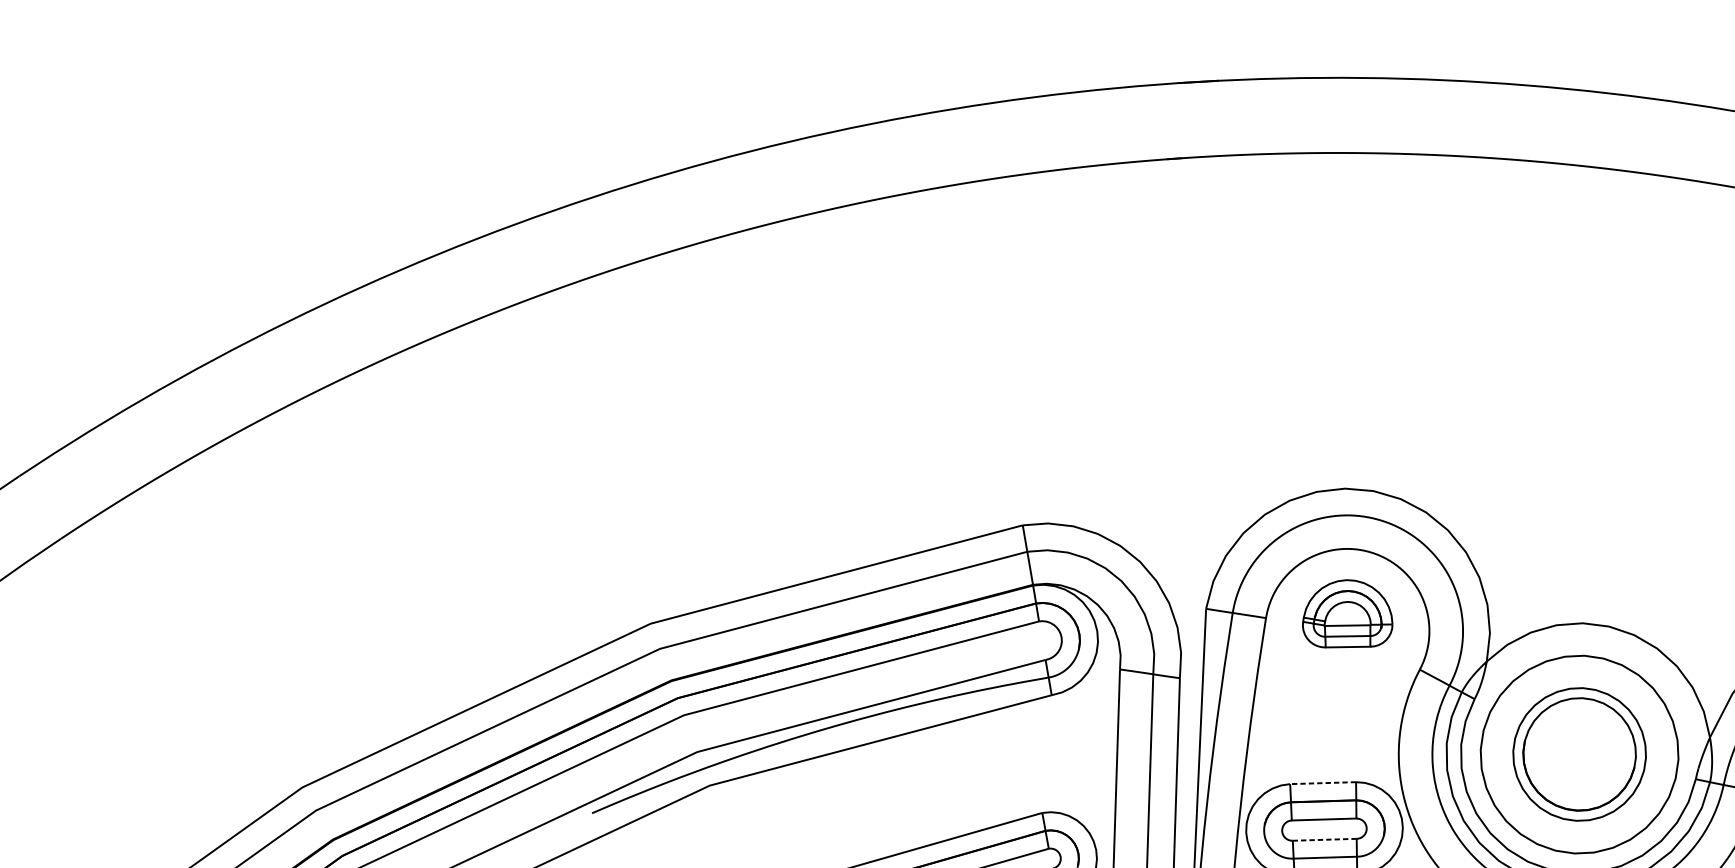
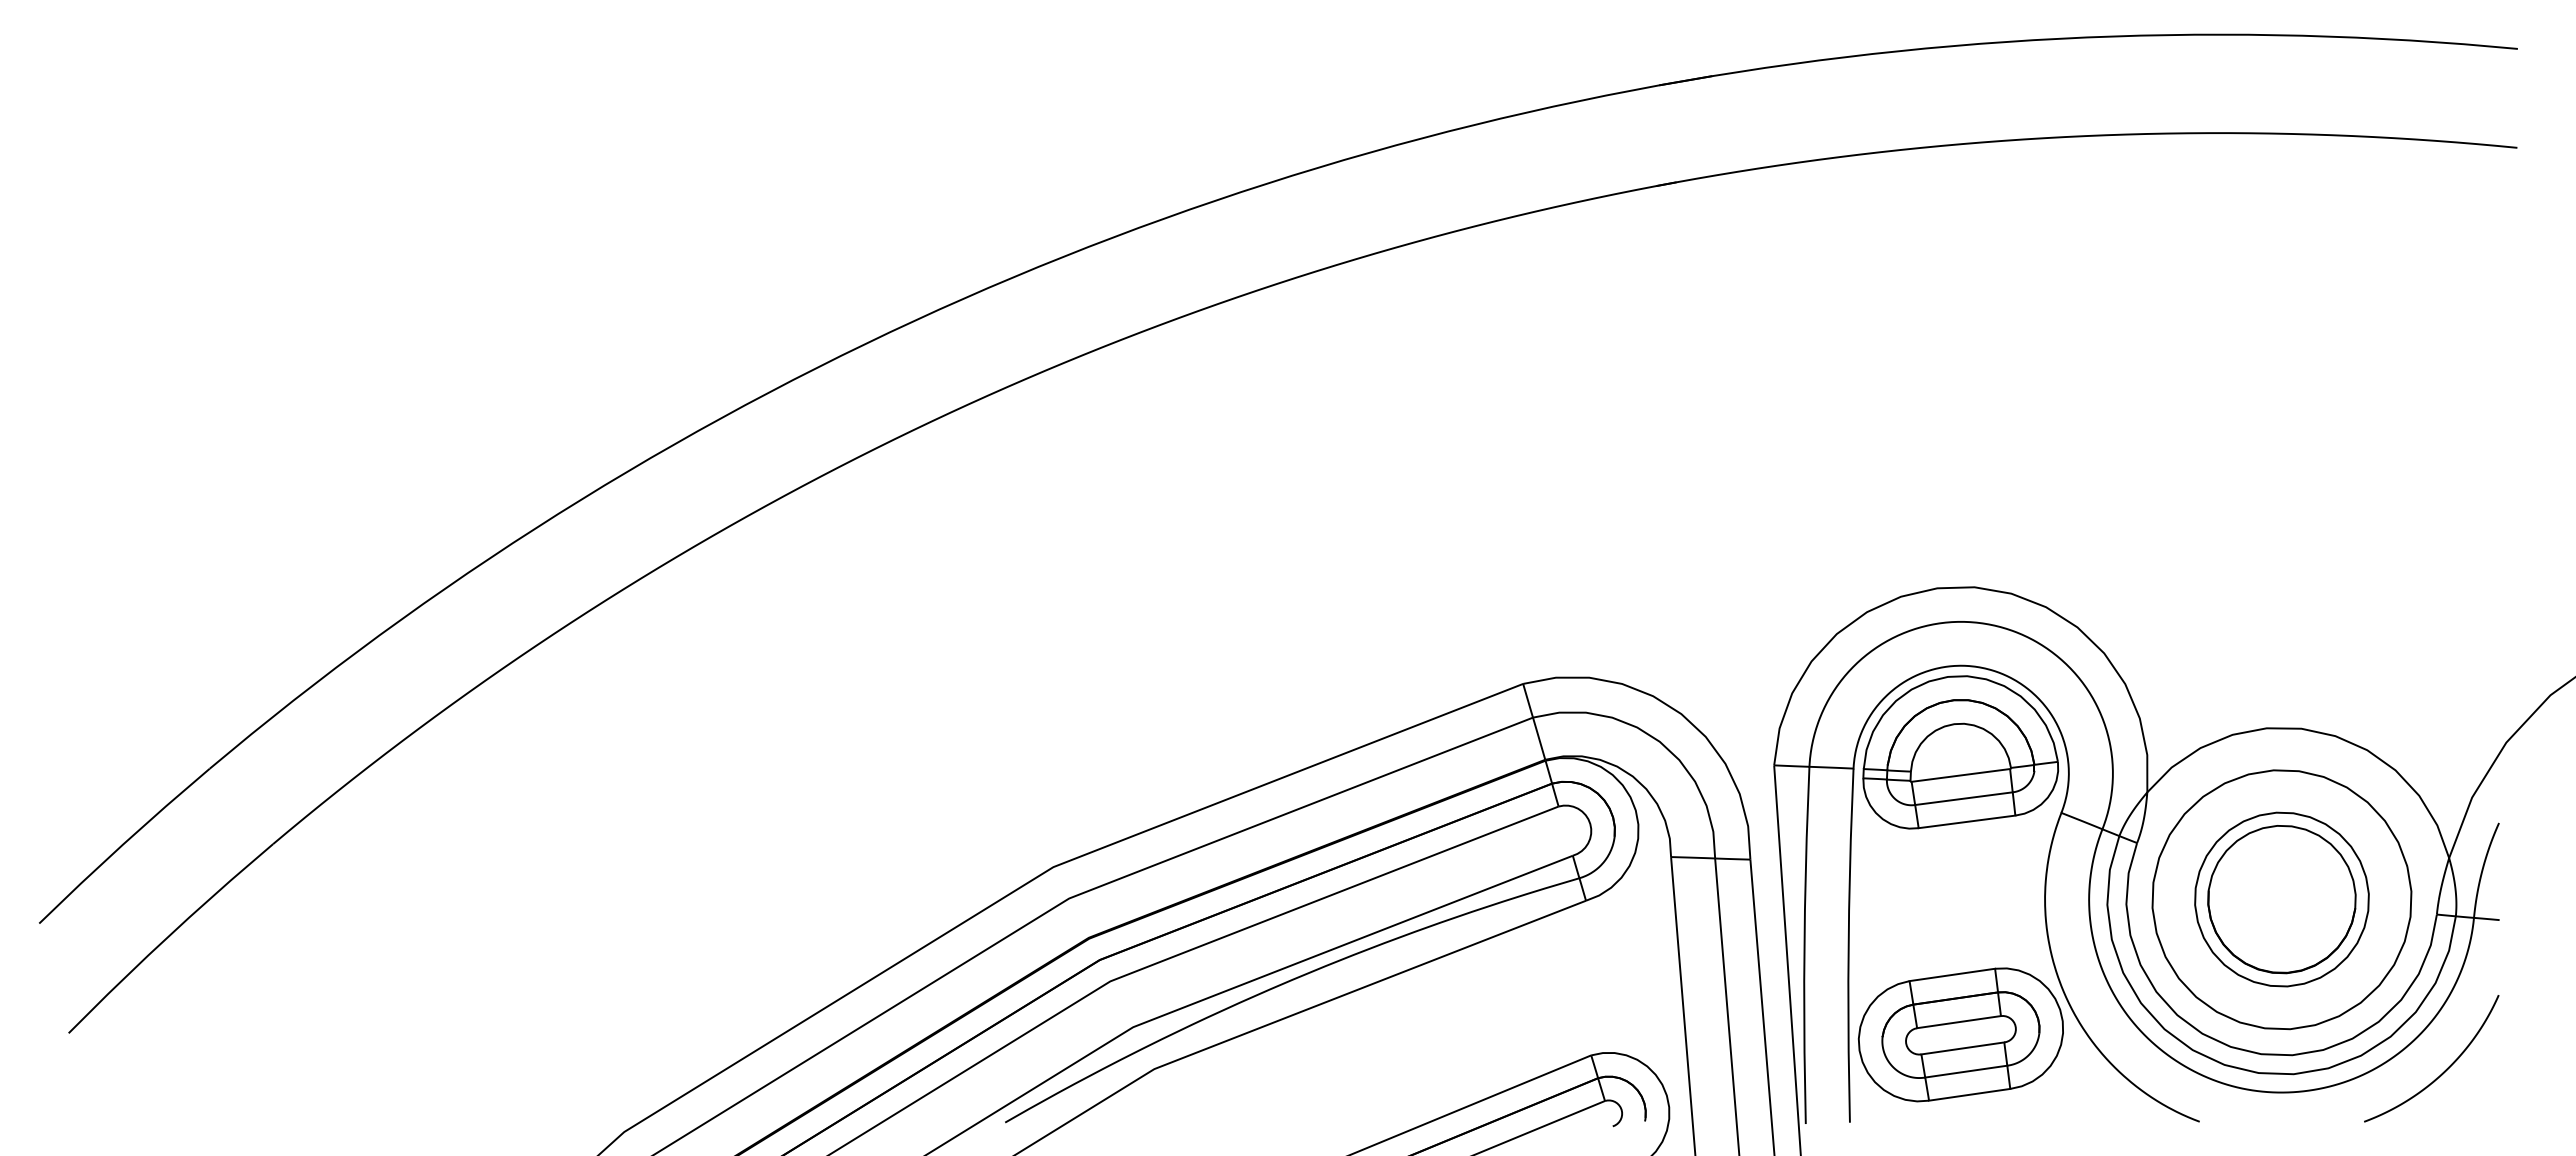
part: (1348, 615) -> (1960, 752), size x1.67
line: (1322, 783) -> (1951, 975), dashed -> solid
line: (1324, 839) -> (1962, 1048), dashed -> solid

